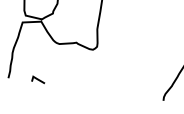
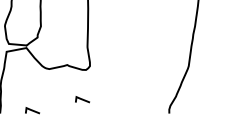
line: (85, 76) -> (82, 99), added

